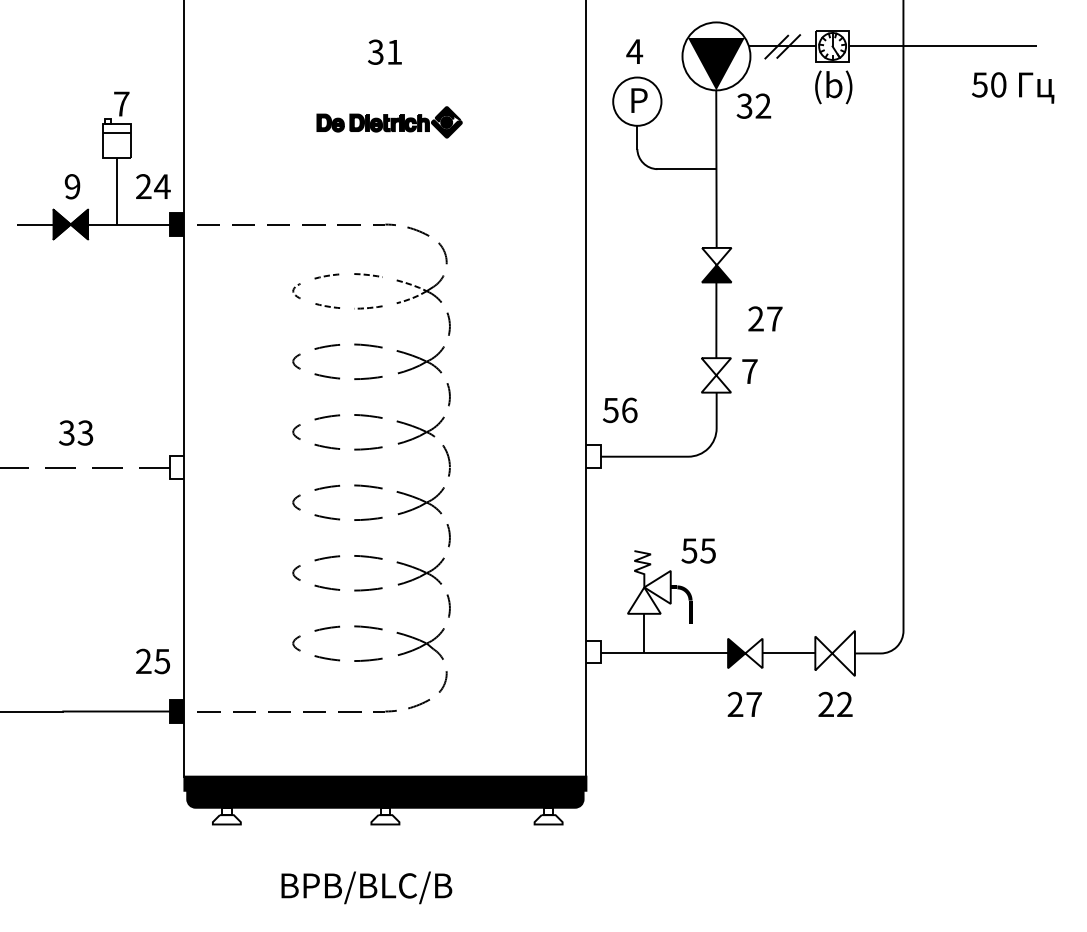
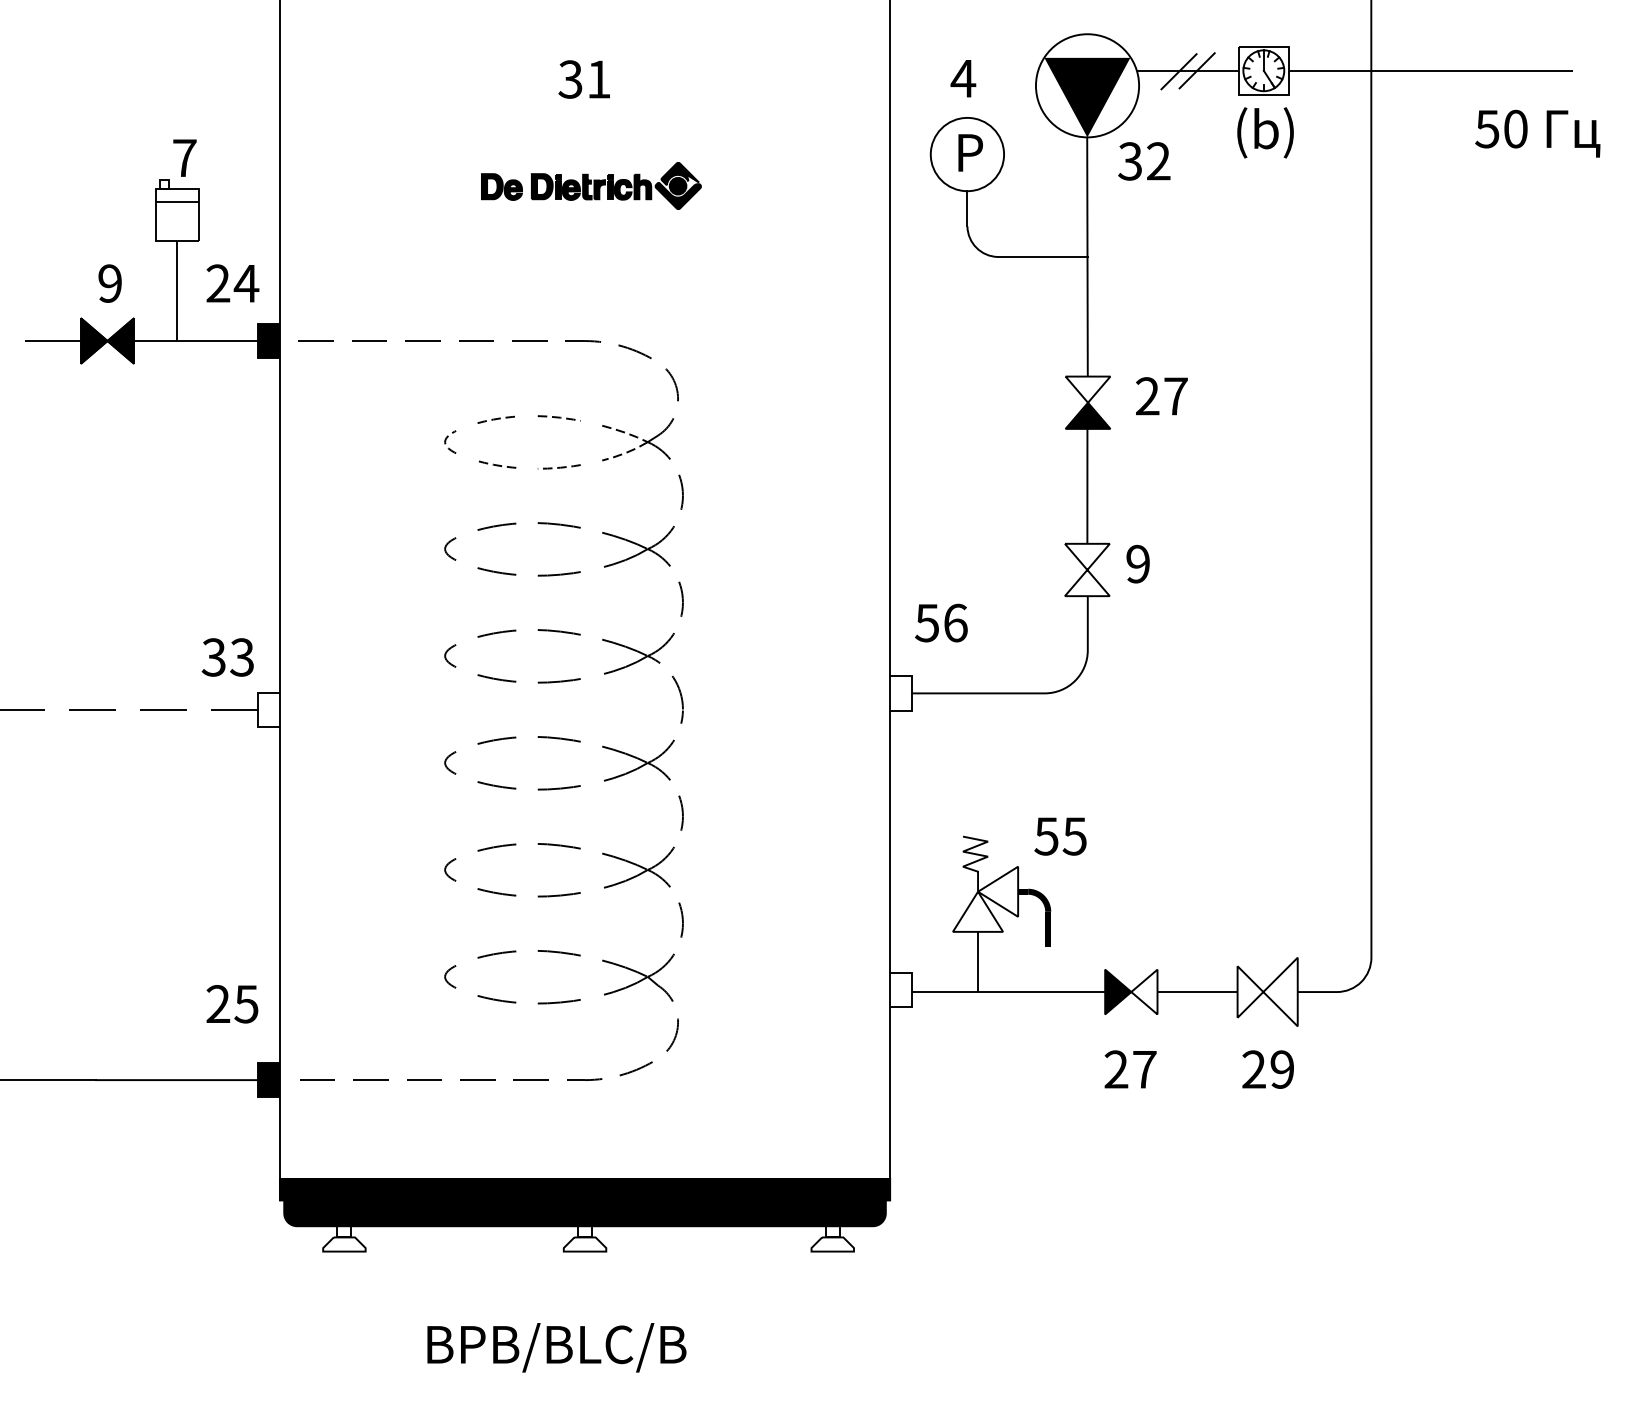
text: (765, 318) -> (1161, 395), moved
text: (749, 371) -> (1137, 564), 7 -> 9
text: (76, 432) -> (228, 656), moved
text: (844, 704) -> (1281, 1069), 22 -> 29

